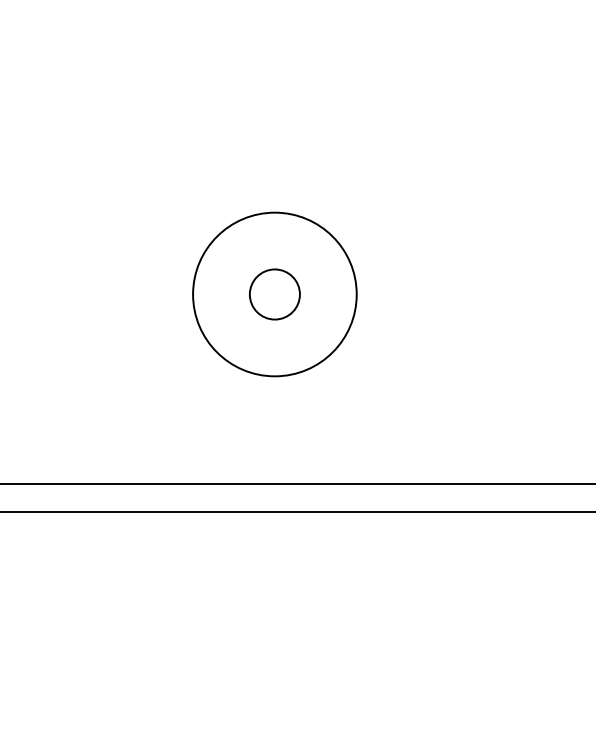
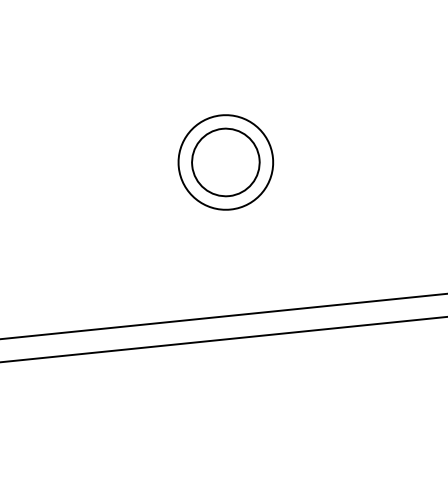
circle: (274, 294) -> (225, 162), size x0.71
circle: (274, 294) -> (225, 162), size x1.67

